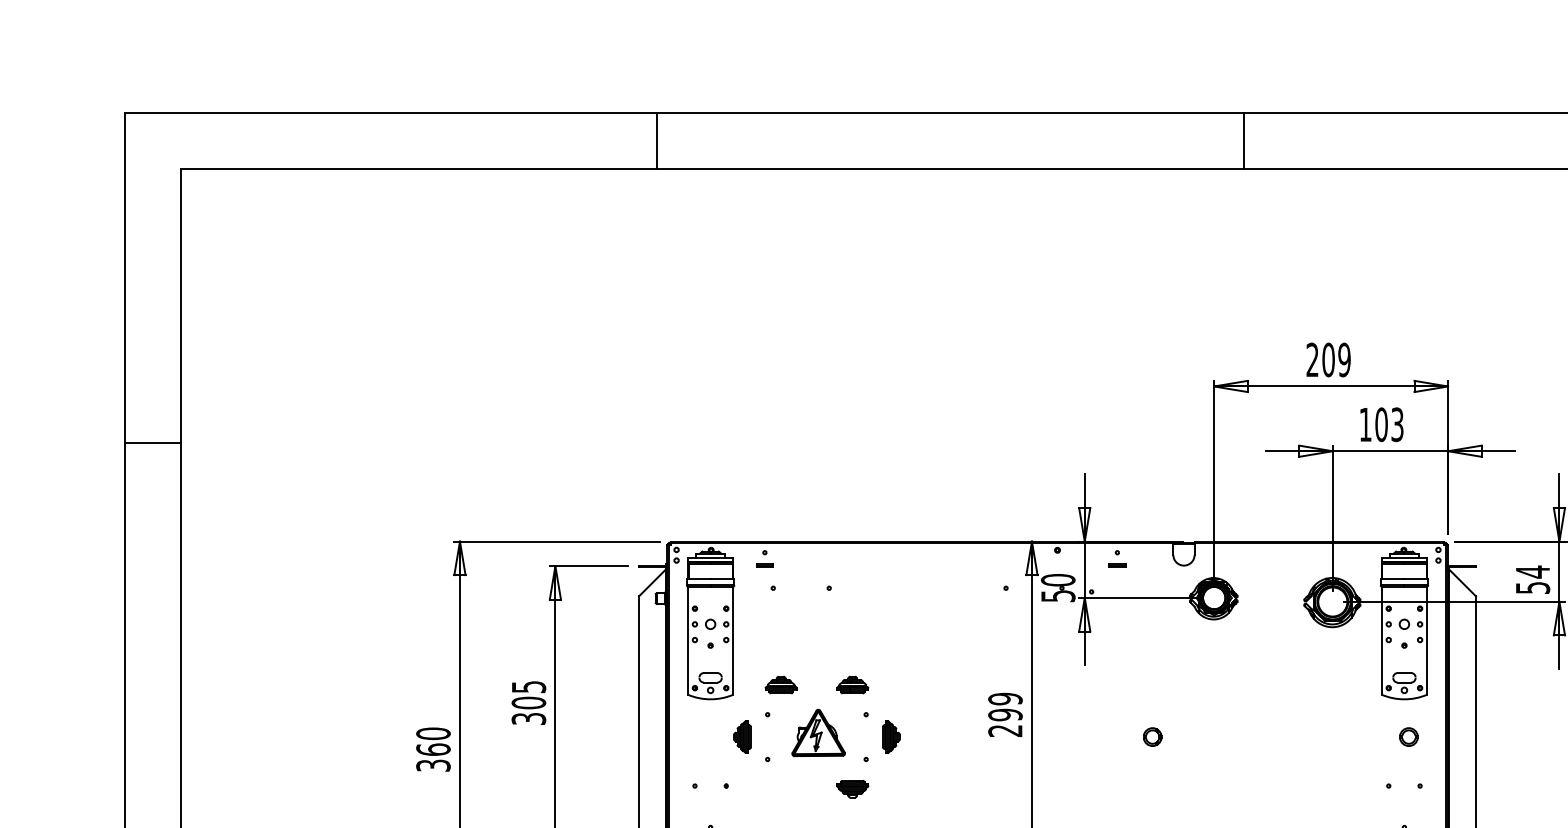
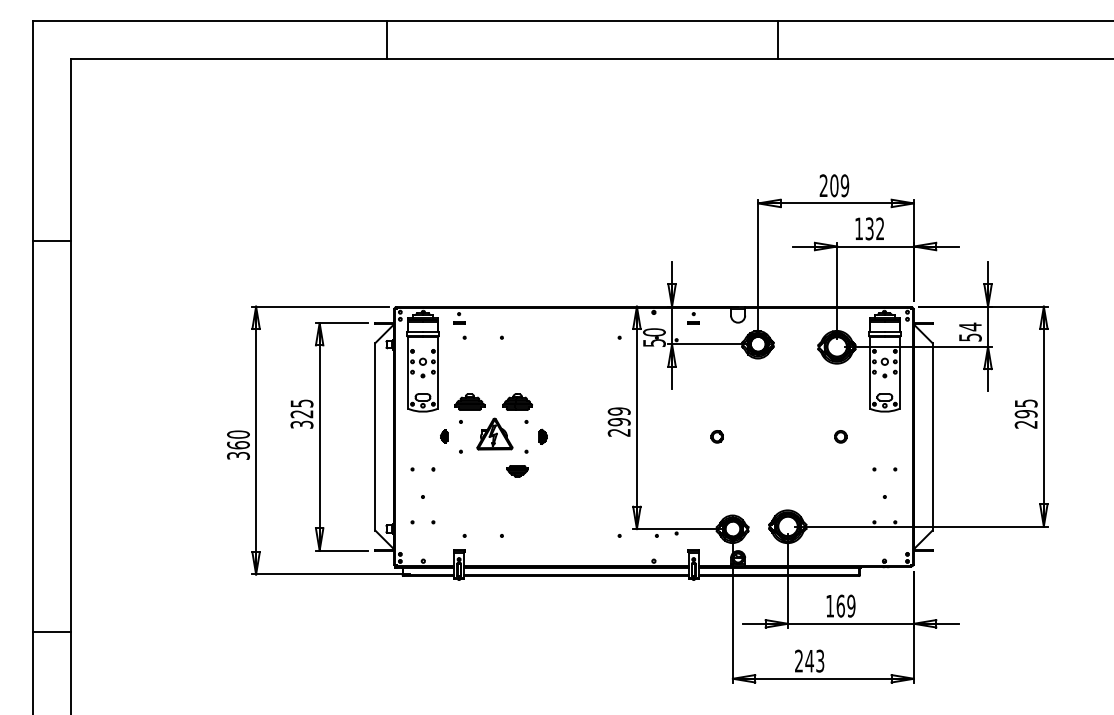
text: (1388, 424) -> (874, 228), 103 -> 132
part: (780, 684) -> (469, 401), size x1.4
part: (852, 684) -> (517, 401), size x1.4
text: (528, 703) -> (301, 414), 305 -> 325
part: (741, 736) -> (443, 436), size x0.6
part: (890, 736) -> (542, 436), size x0.7
part: (1408, 736) -> (840, 436), moved

